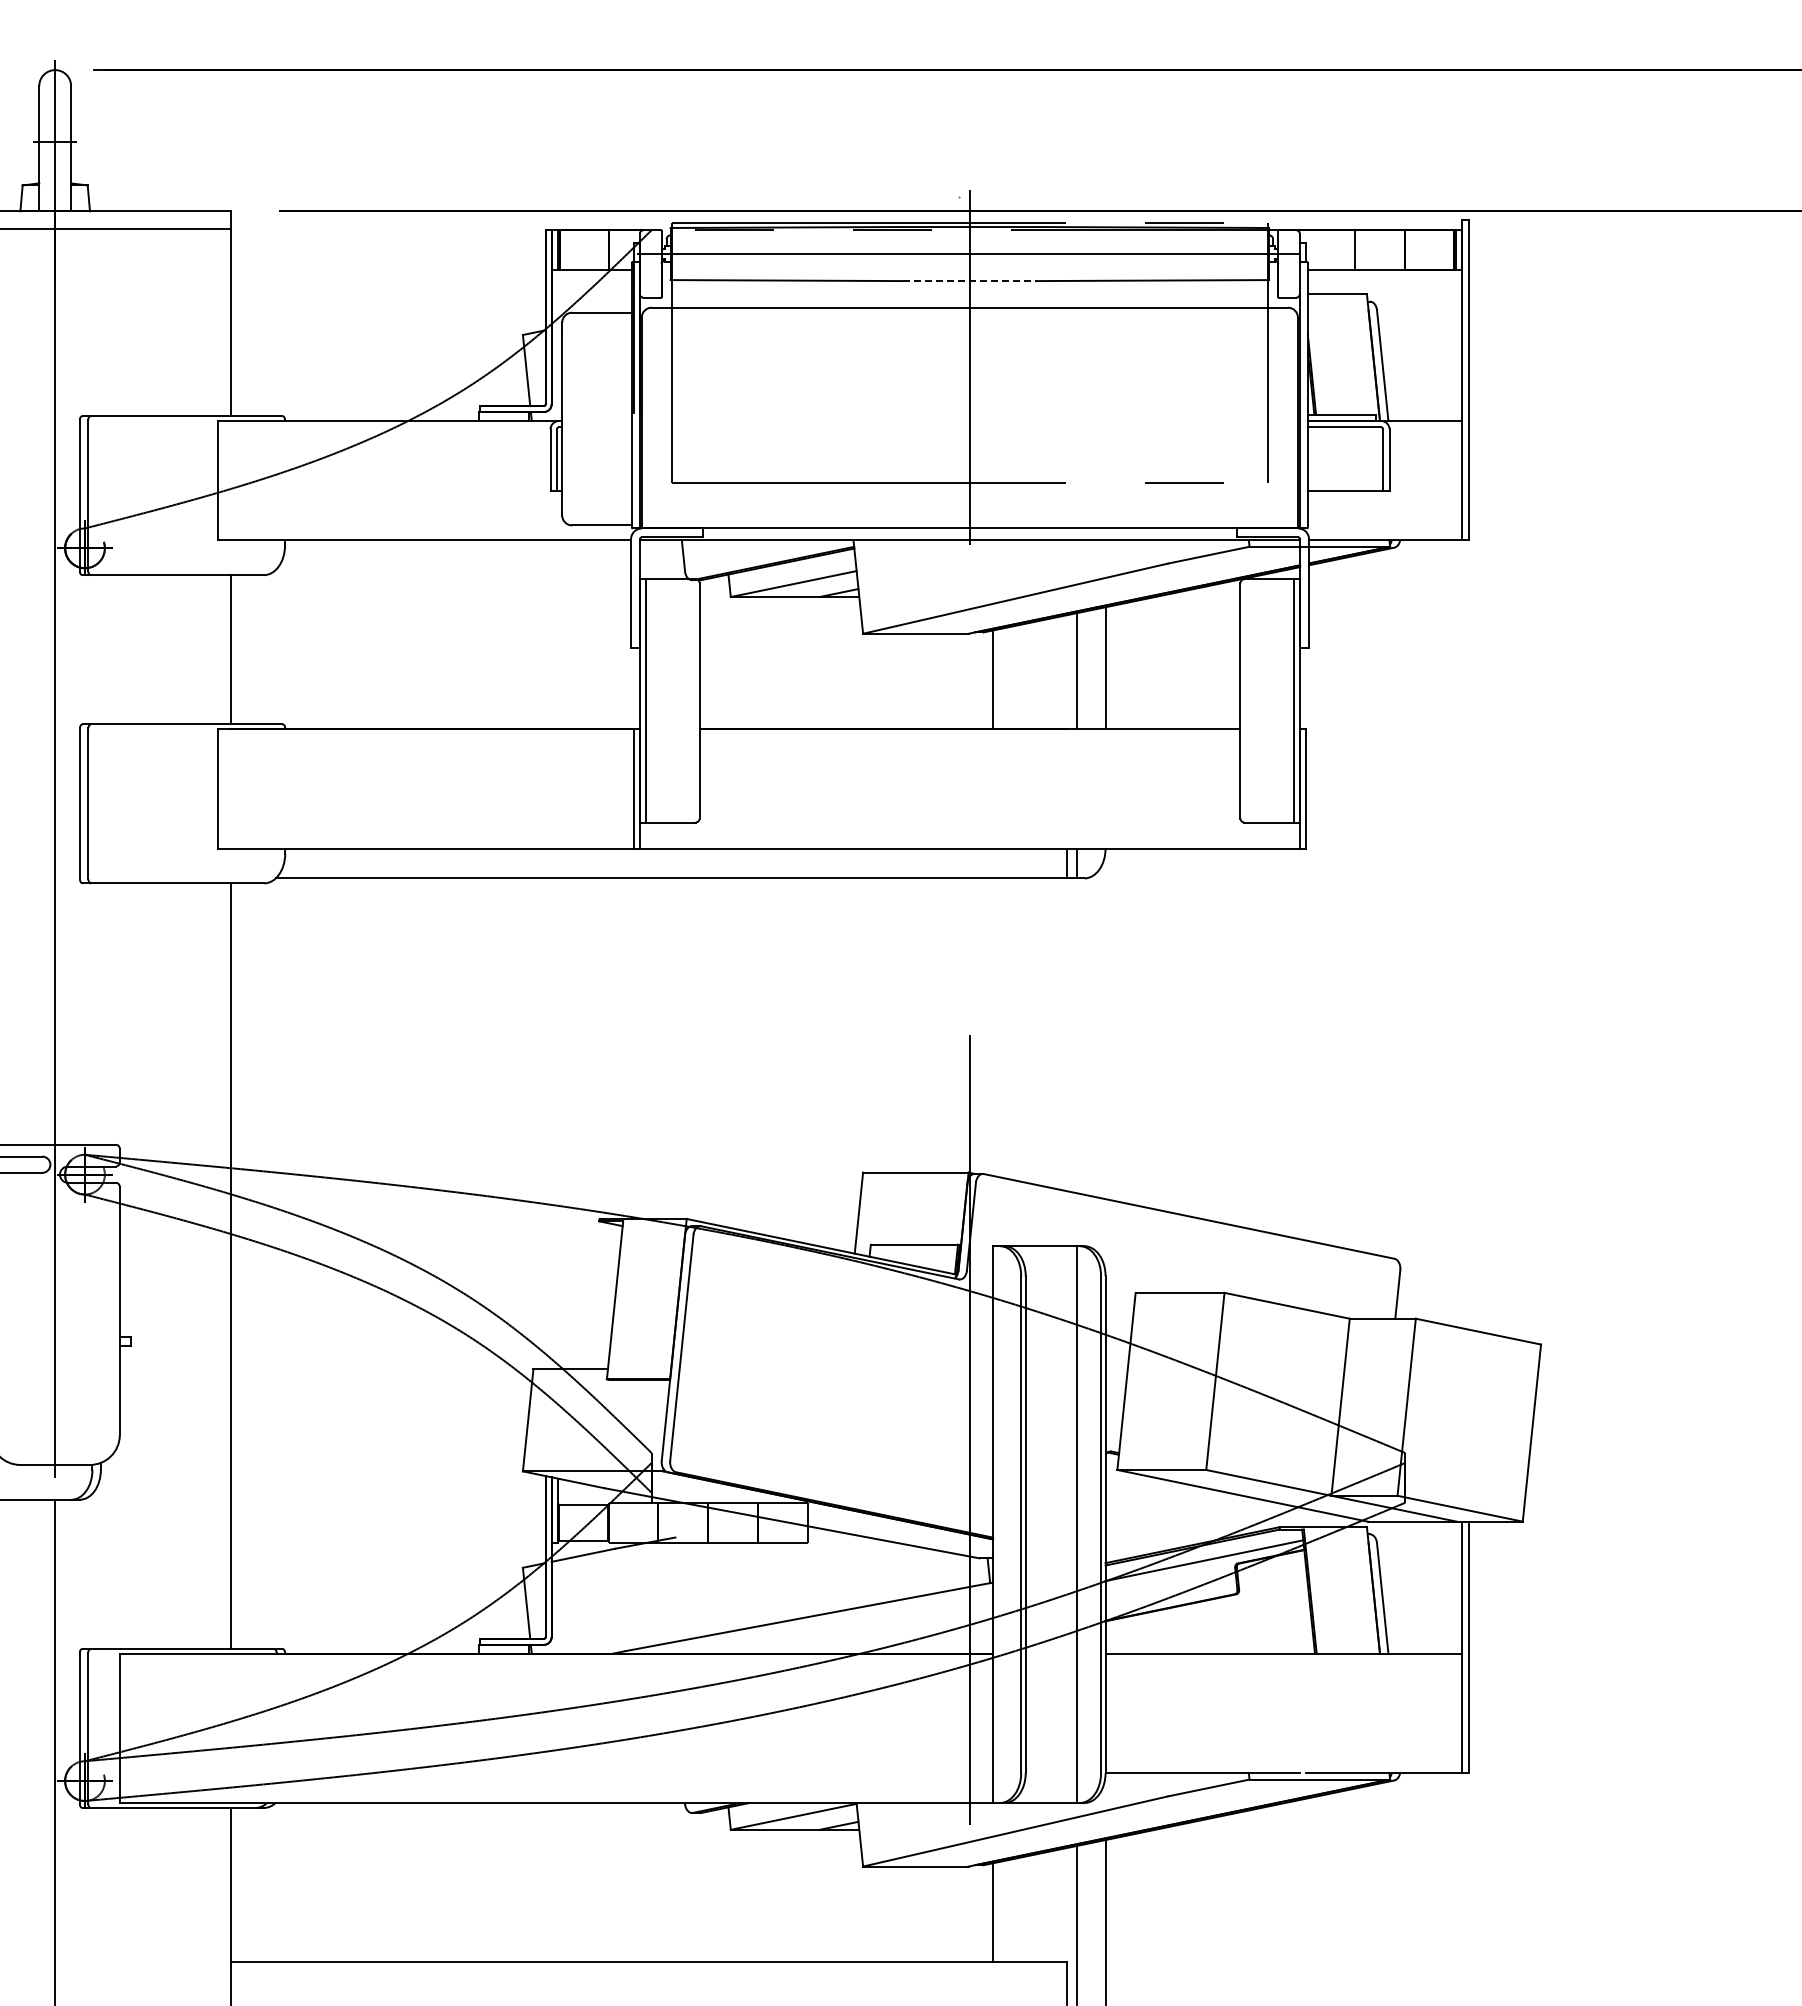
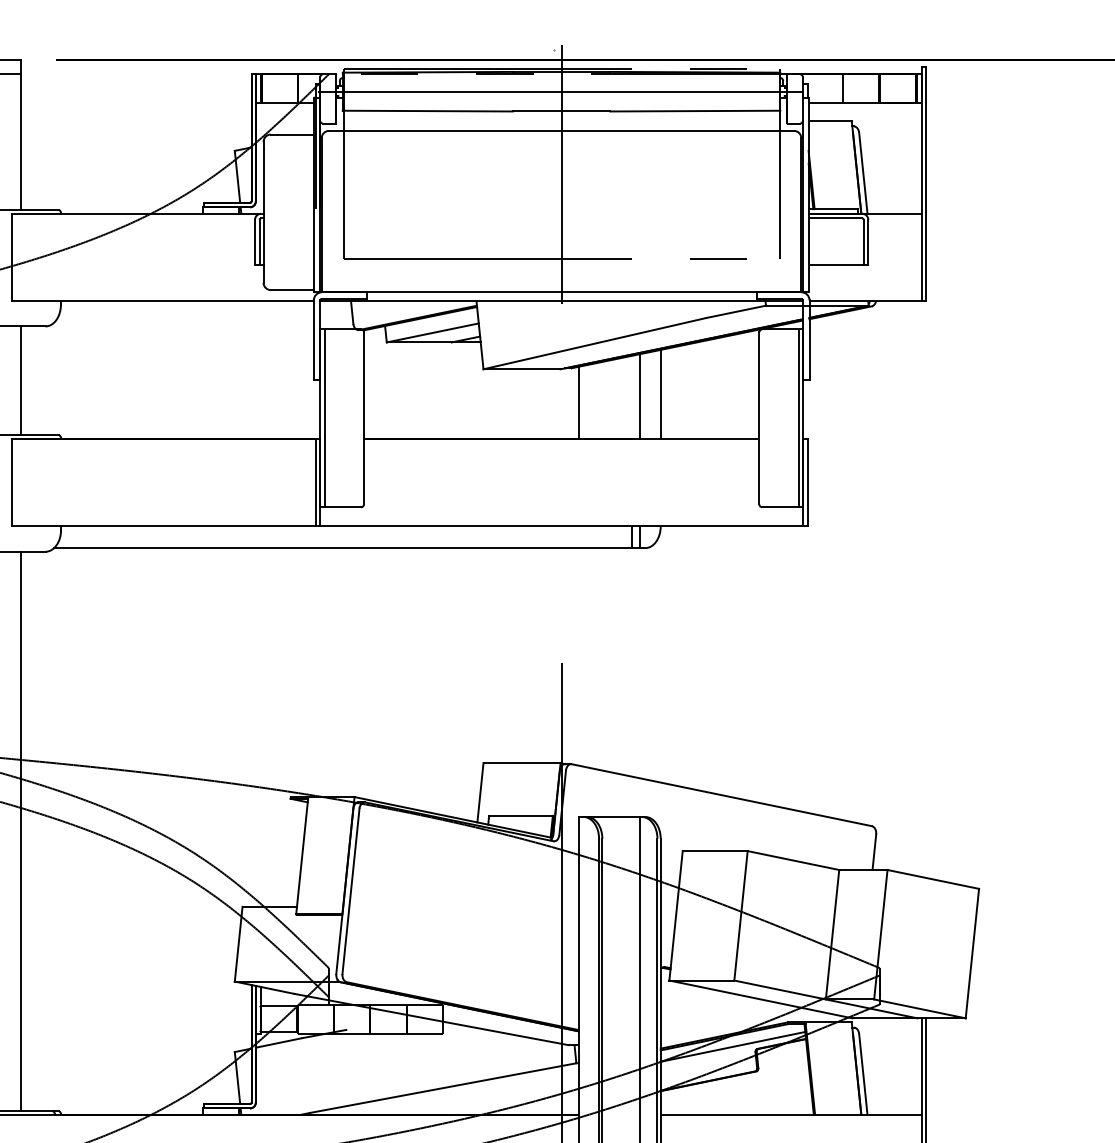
line: (969, 281) -> (561, 111), dashed -> solid

